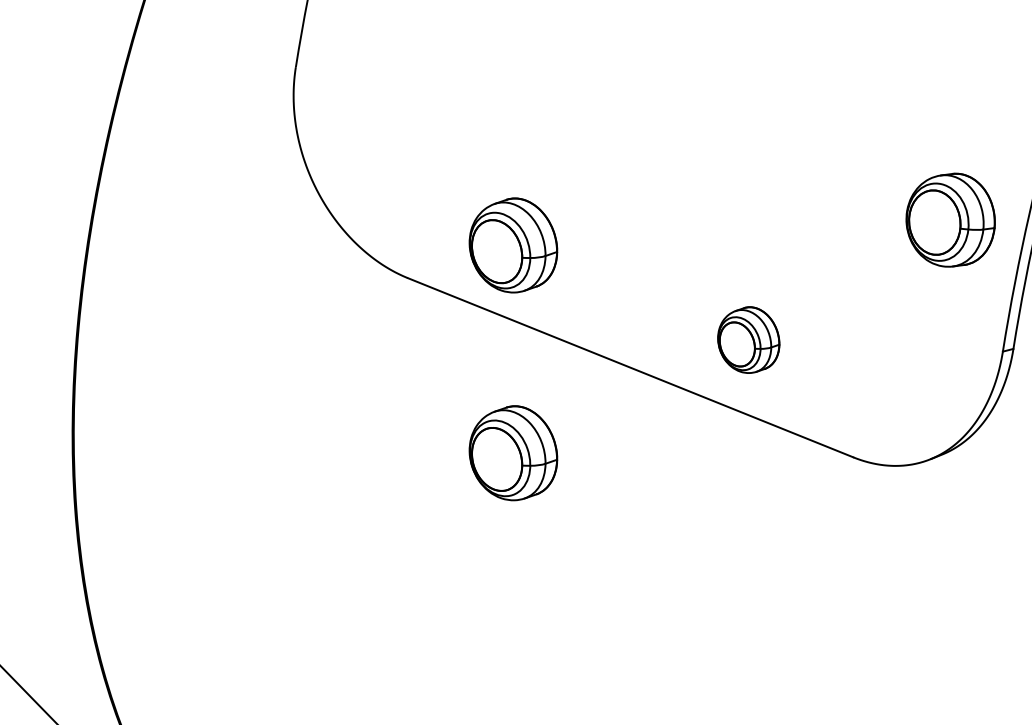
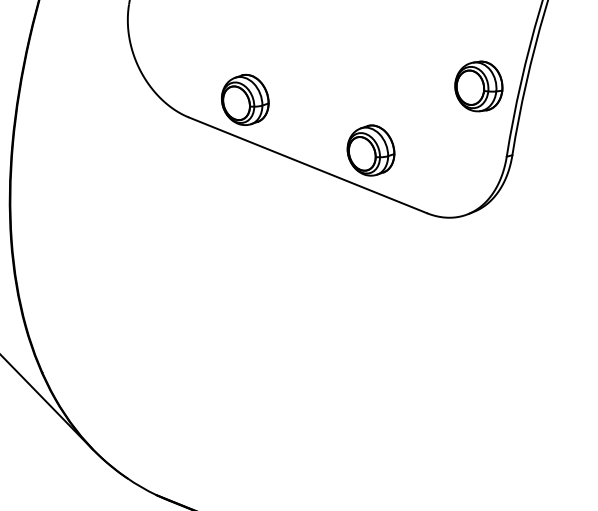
part: (747, 340) -> (370, 150), size x1.43
part: (513, 452) -> (245, 210), removed

